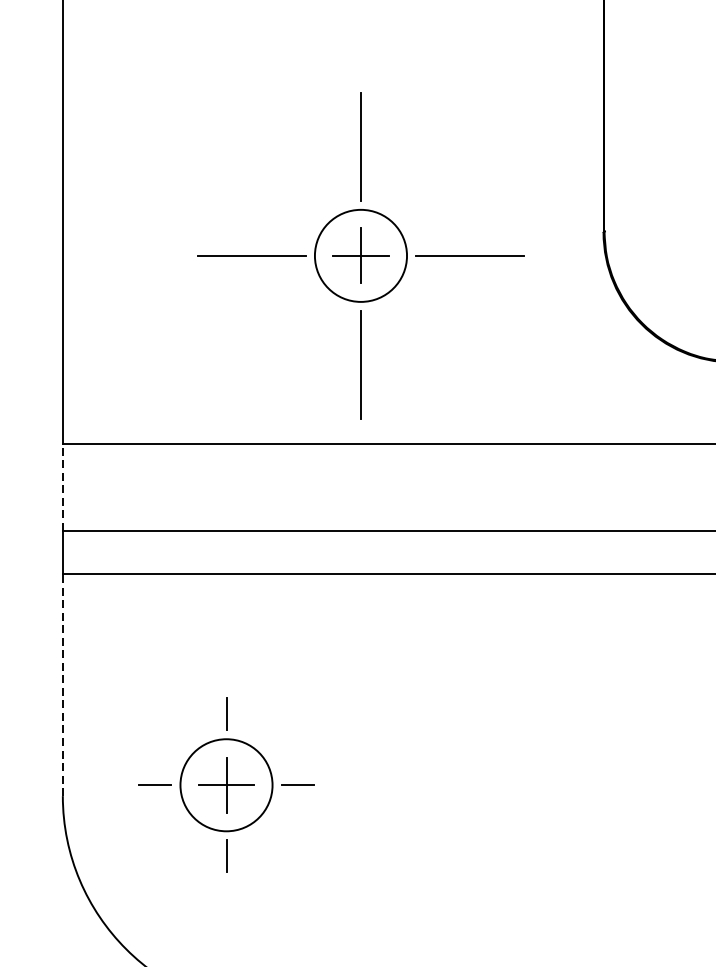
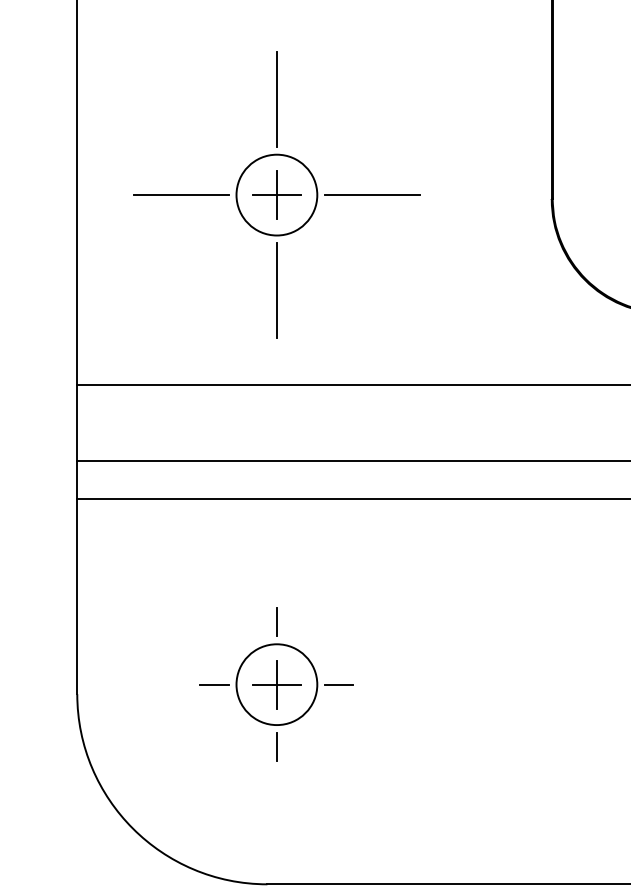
part: (360, 255) -> (276, 194), moved
line: (63, 486) -> (77, 422), dashed -> solid
line: (63, 684) -> (77, 596), dashed -> solid
part: (226, 785) -> (276, 684), moved

